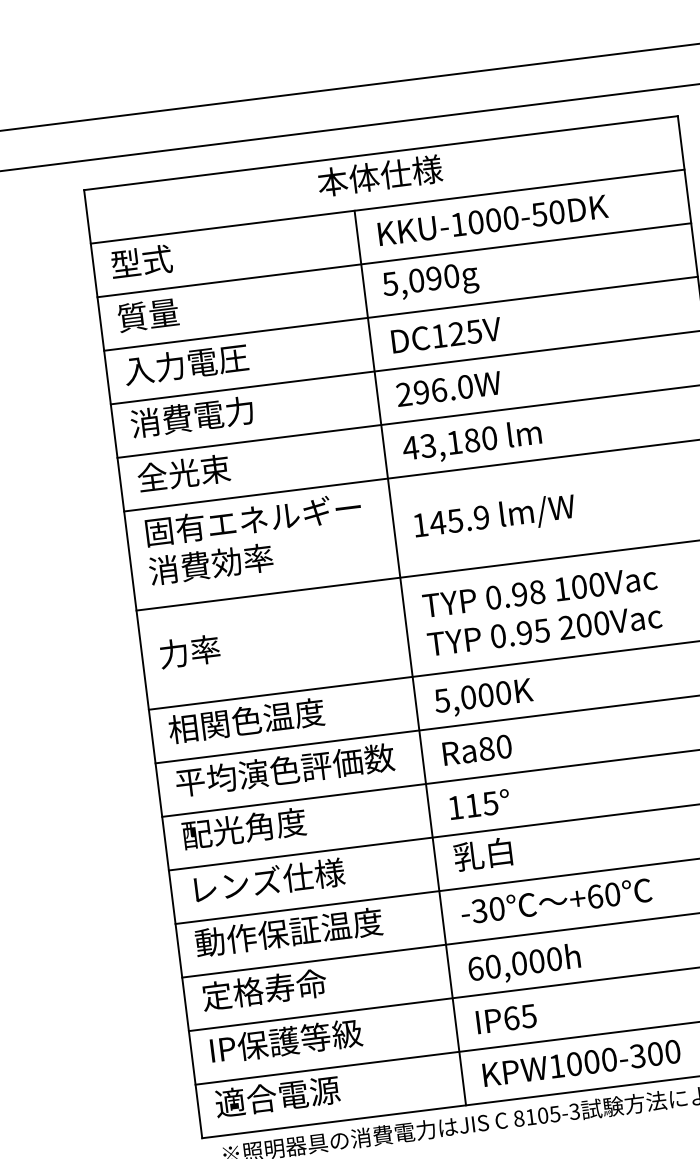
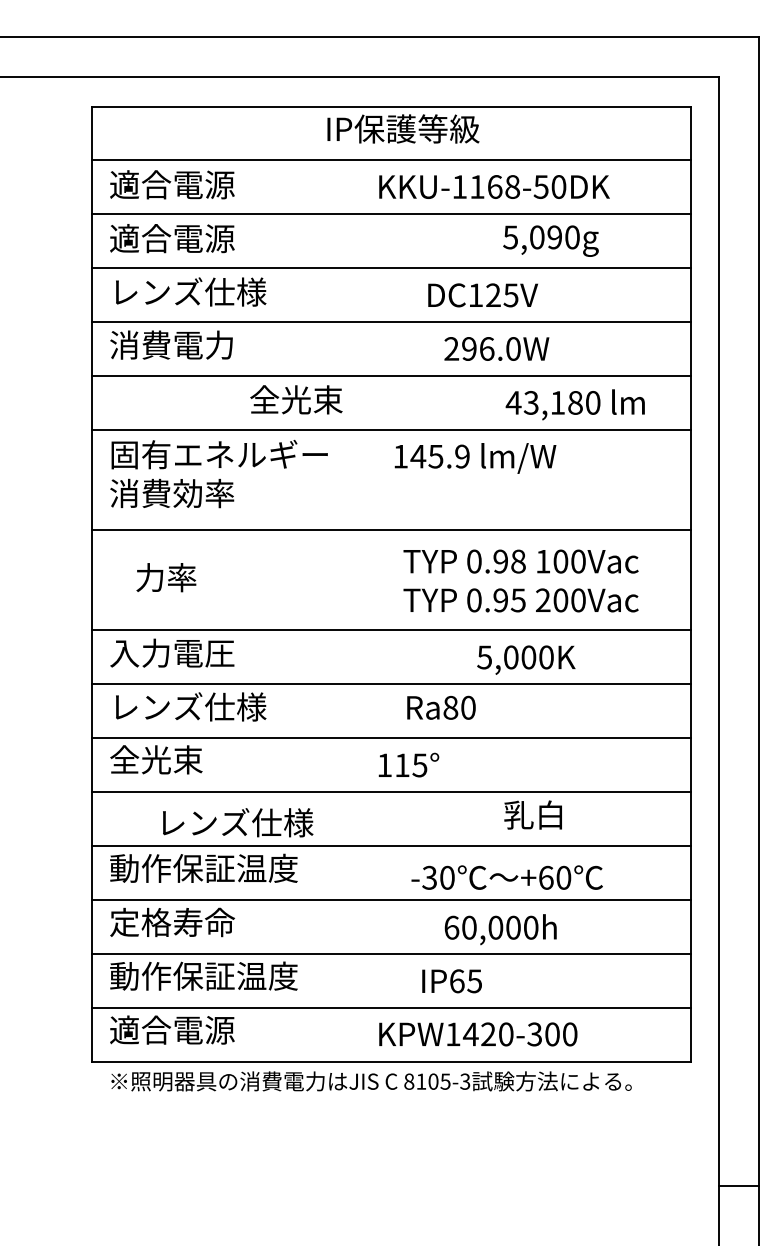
text: (394, 173) -> (402, 128), 本体仕様 -> IP保護等級
text: (492, 219) -> (494, 186), KKU-1000-50DK -> KKU-1168-50DK
text: (173, 257) -> (172, 184), 型式 -> 適合電源
text: (430, 282) -> (550, 240), moved
text: (179, 311) -> (172, 238), 質量 -> 適合電源
text: (445, 335) -> (482, 295), moved
text: (202, 361) -> (188, 291), 入力電圧 -> レンズ仕様
text: (448, 388) -> (496, 348), moved
text: (471, 442) -> (574, 404), moved
text: (183, 472) -> (296, 399), moved
text: (494, 517) -> (475, 458), moved
text: (541, 610) -> (520, 580), moved
text: (190, 651) -> (166, 577), moved
line: (410, 657) -> (358, 610), removed
text: (483, 697) -> (526, 659), moved
text: (245, 720) -> (187, 652), 相関色温度 -> 入力電圧
text: (477, 749) -> (441, 707), moved
text: (284, 769) -> (219, 706), 平均演色評価数 -> レンズ仕様
text: (244, 828) -> (172, 759), 配光角度 -> 全光束
text: (482, 853) -> (532, 814), moved
text: (269, 880) -> (238, 822), moved
text: (555, 901) -> (506, 877), moved
text: (524, 964) -> (500, 929), moved
text: (505, 1019) -> (451, 981), moved
text: (301, 1038) -> (203, 975), IP保護等級 -> 動作保証温度
text: (581, 1063) -> (478, 1034), KPW1000-300 -> KPW1420-300

